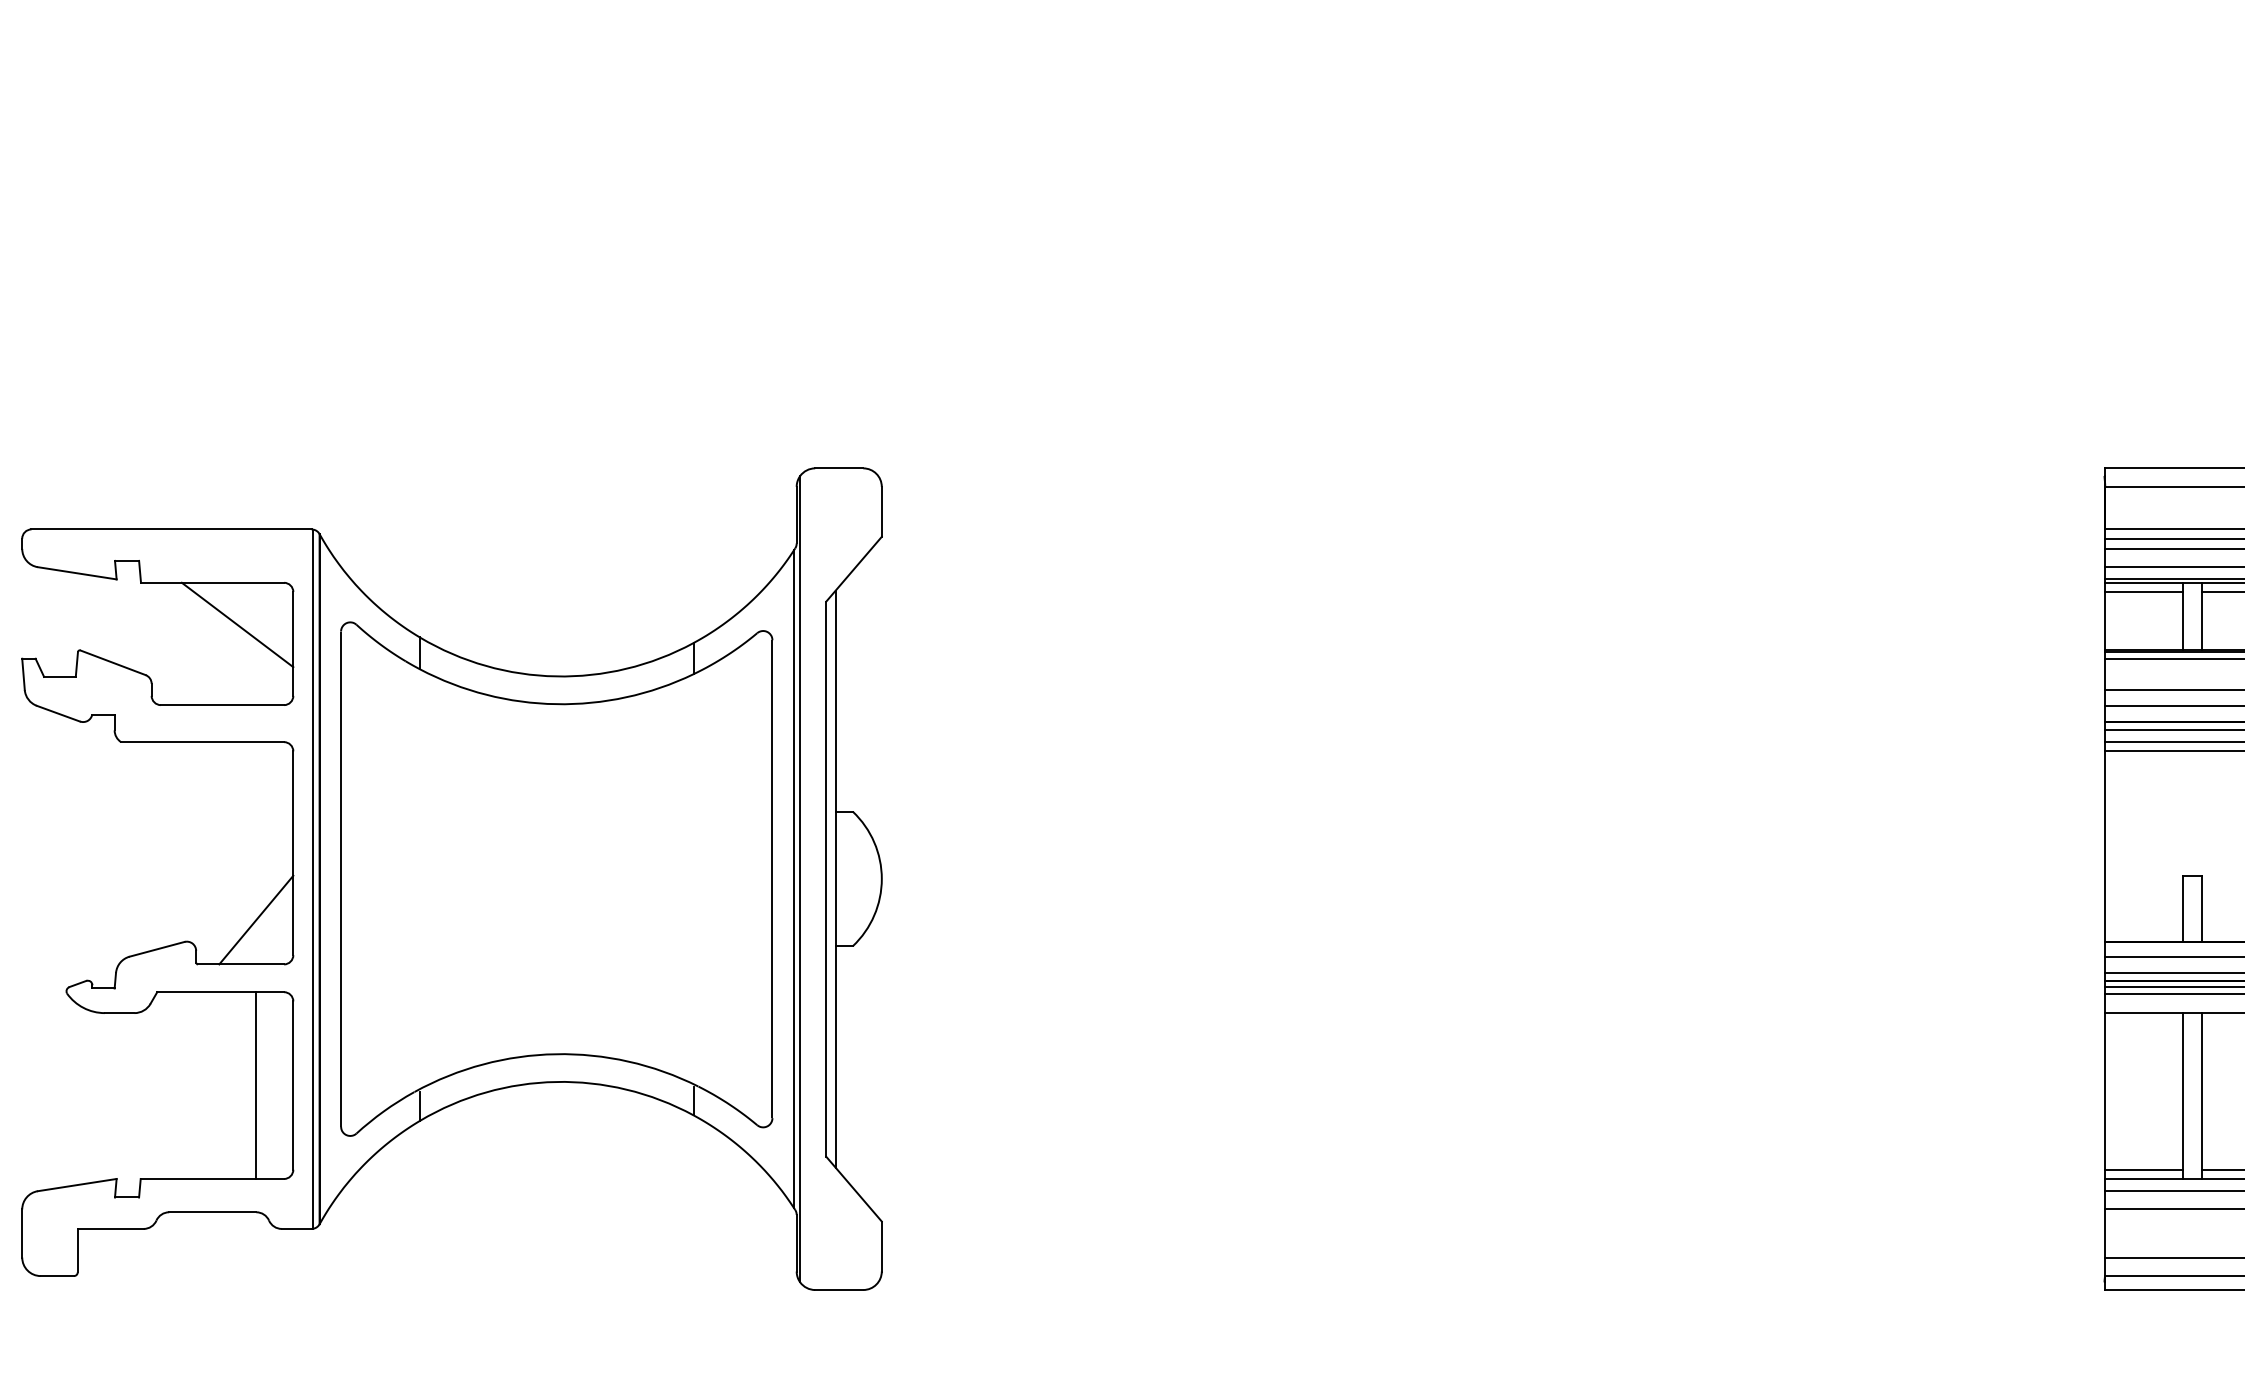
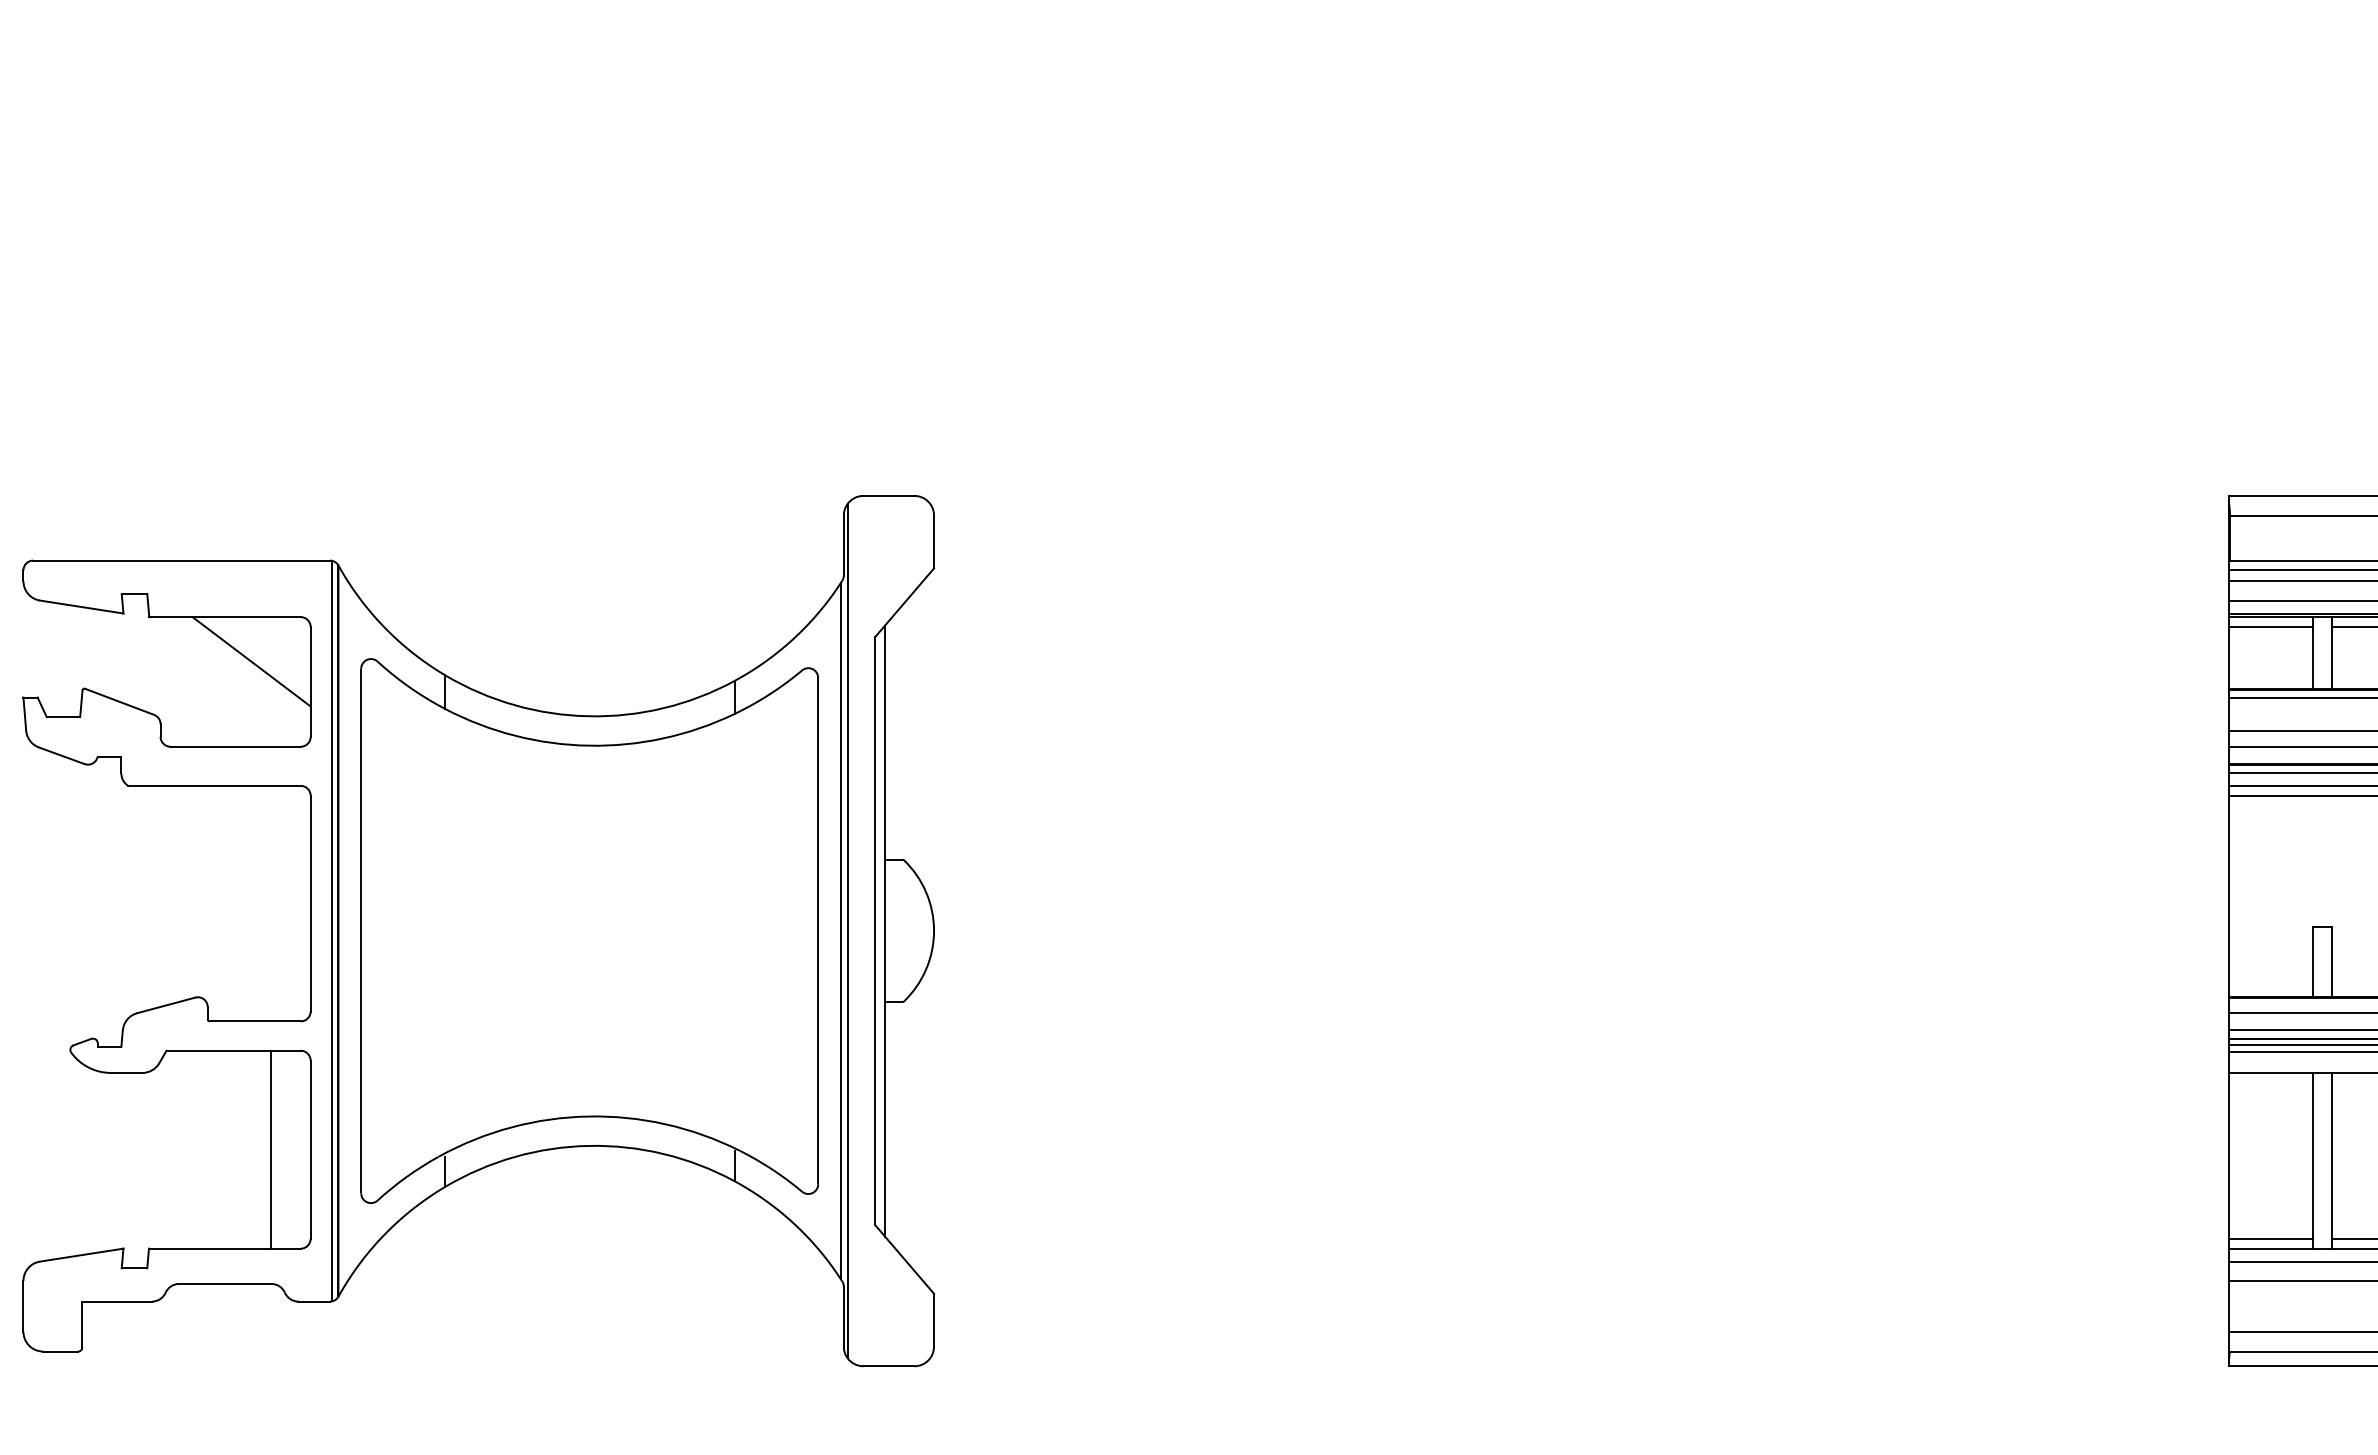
line: (256, 920) -> (271, 974), removed

